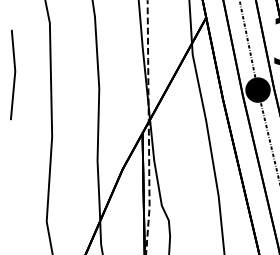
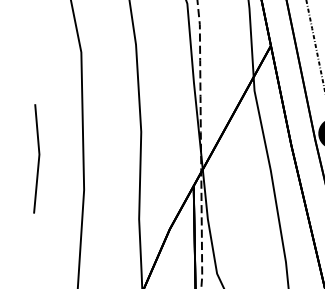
line: (14, 74) -> (38, 158), moved

